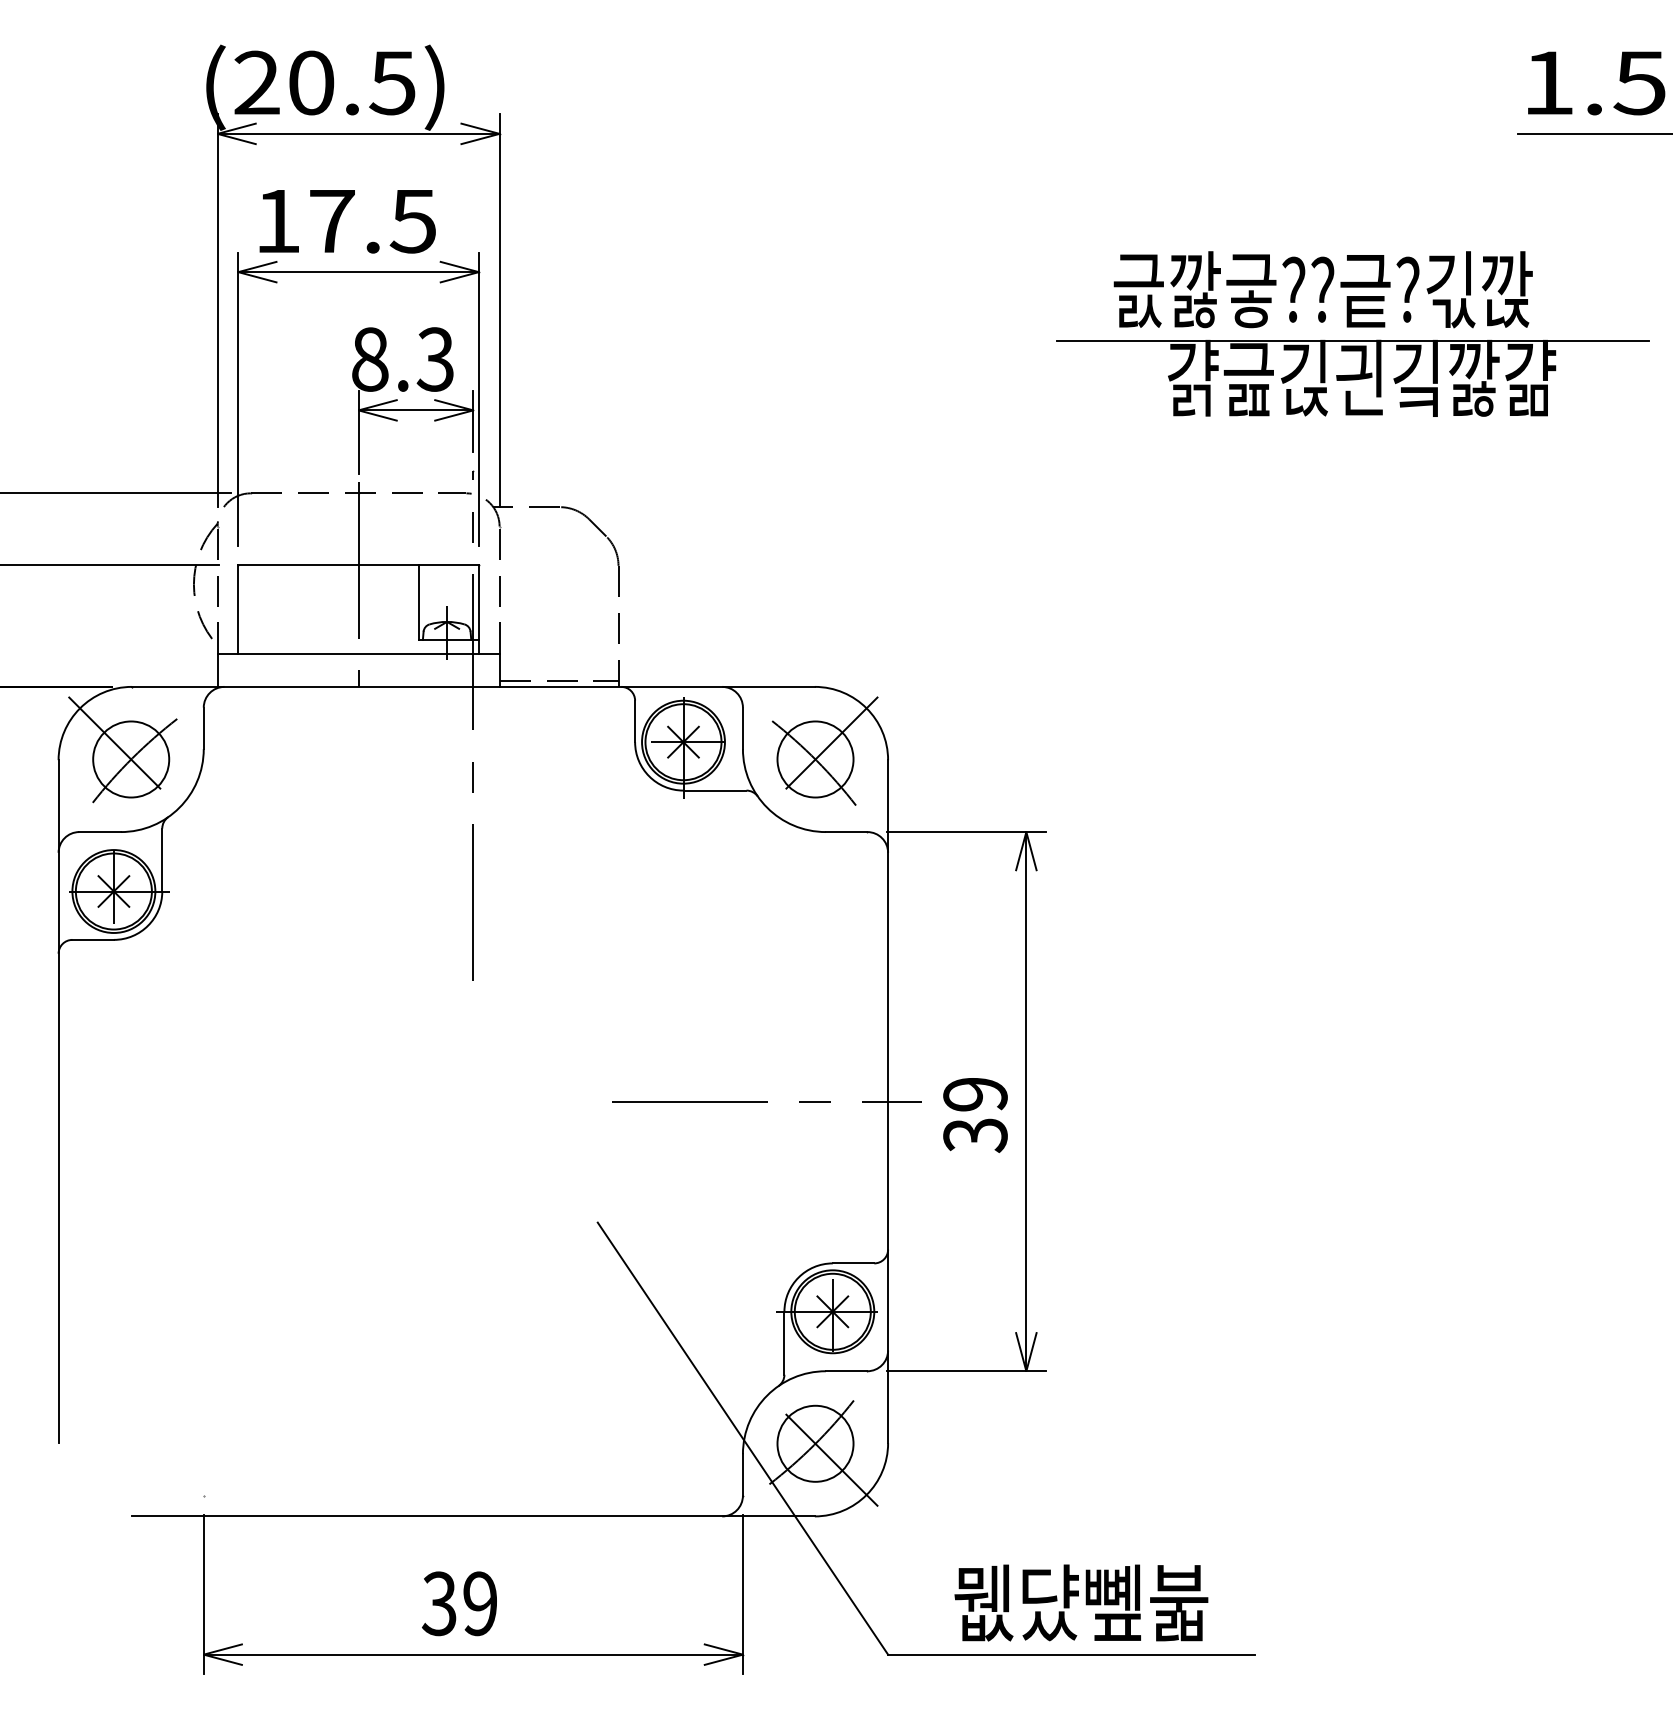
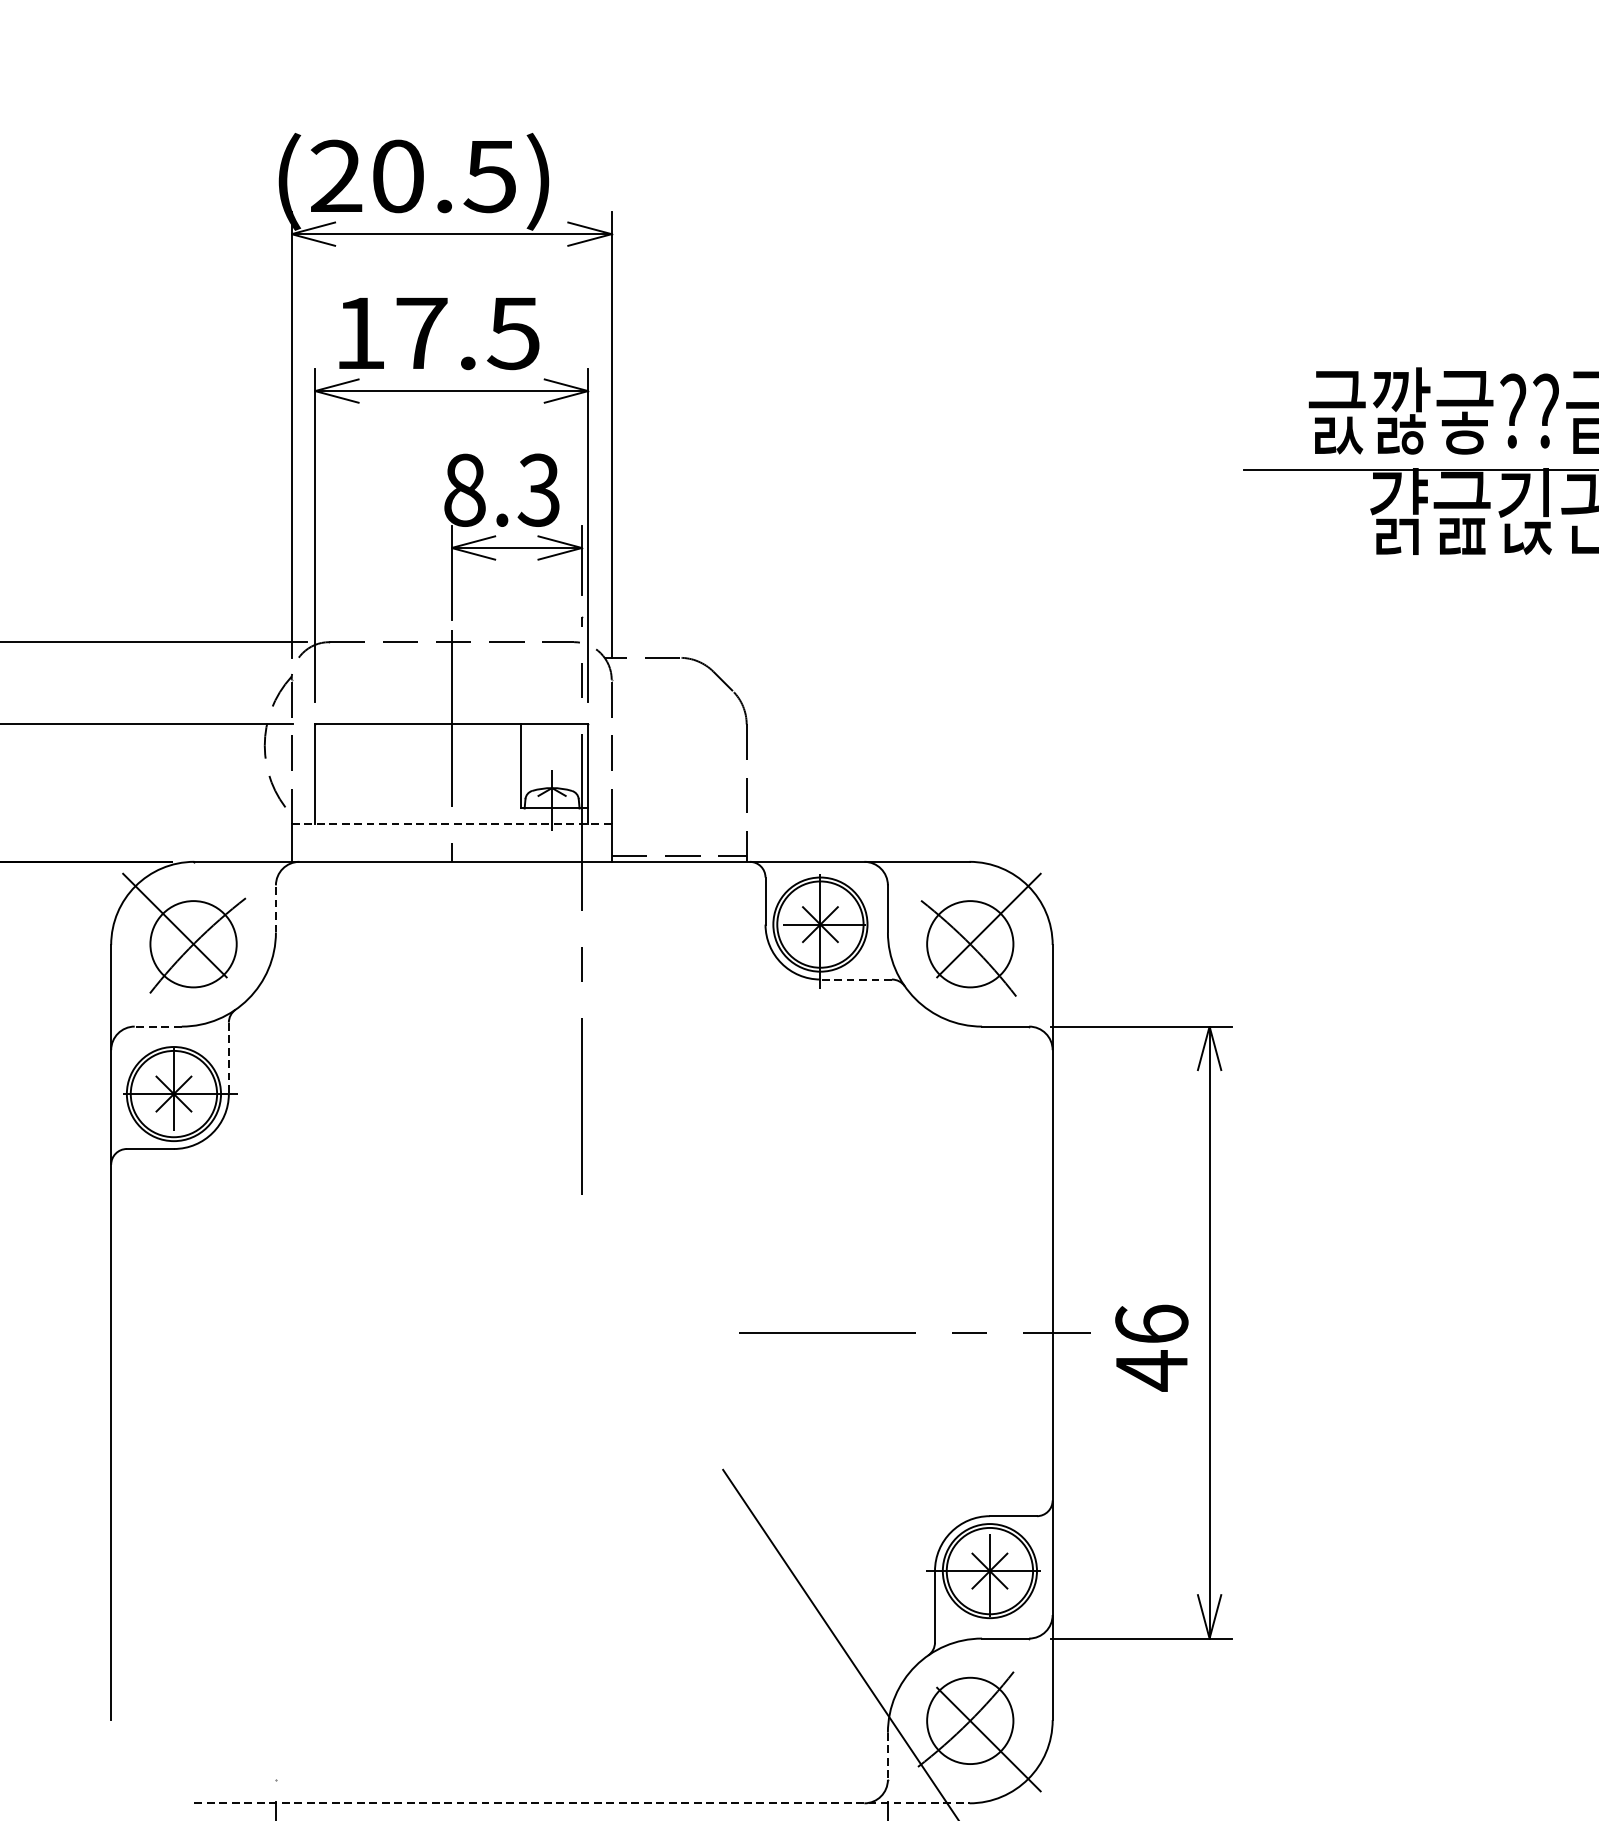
line: (359, 653) -> (452, 823), solid -> dashed
line: (203, 728) -> (275, 909), solid -> dashed
line: (714, 790) -> (855, 979), solid -> dashed
line: (100, 832) -> (158, 1027), solid -> dashed
line: (162, 860) -> (229, 1058), solid -> dashed
text: (975, 1115) -> (1151, 1348), 39 -> 46
line: (742, 1474) -> (887, 1755), solid -> dashed
line: (473, 1516) -> (582, 1803), solid -> dashed

